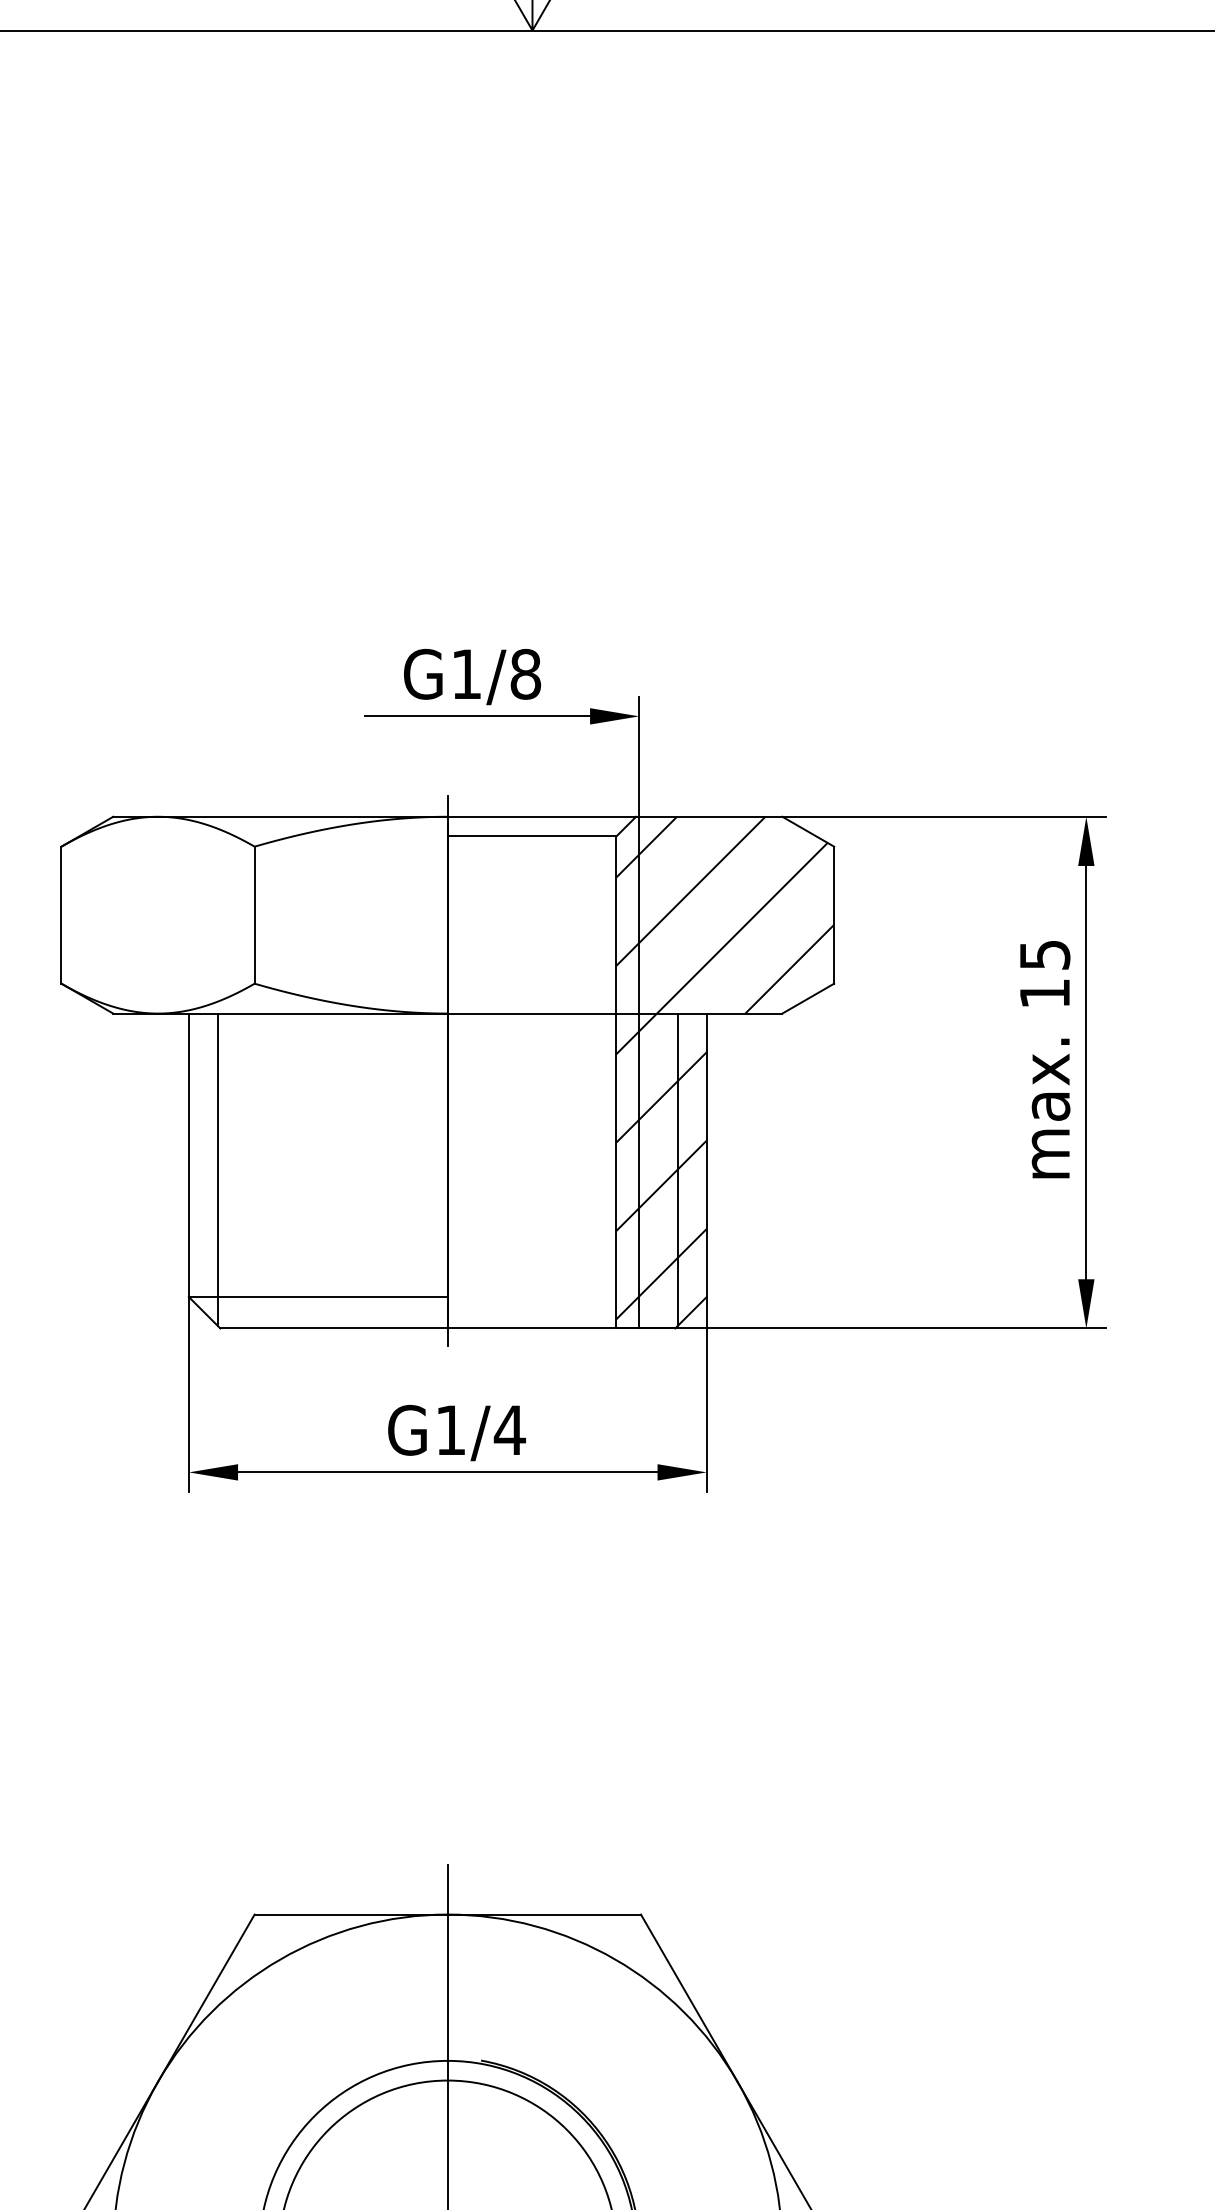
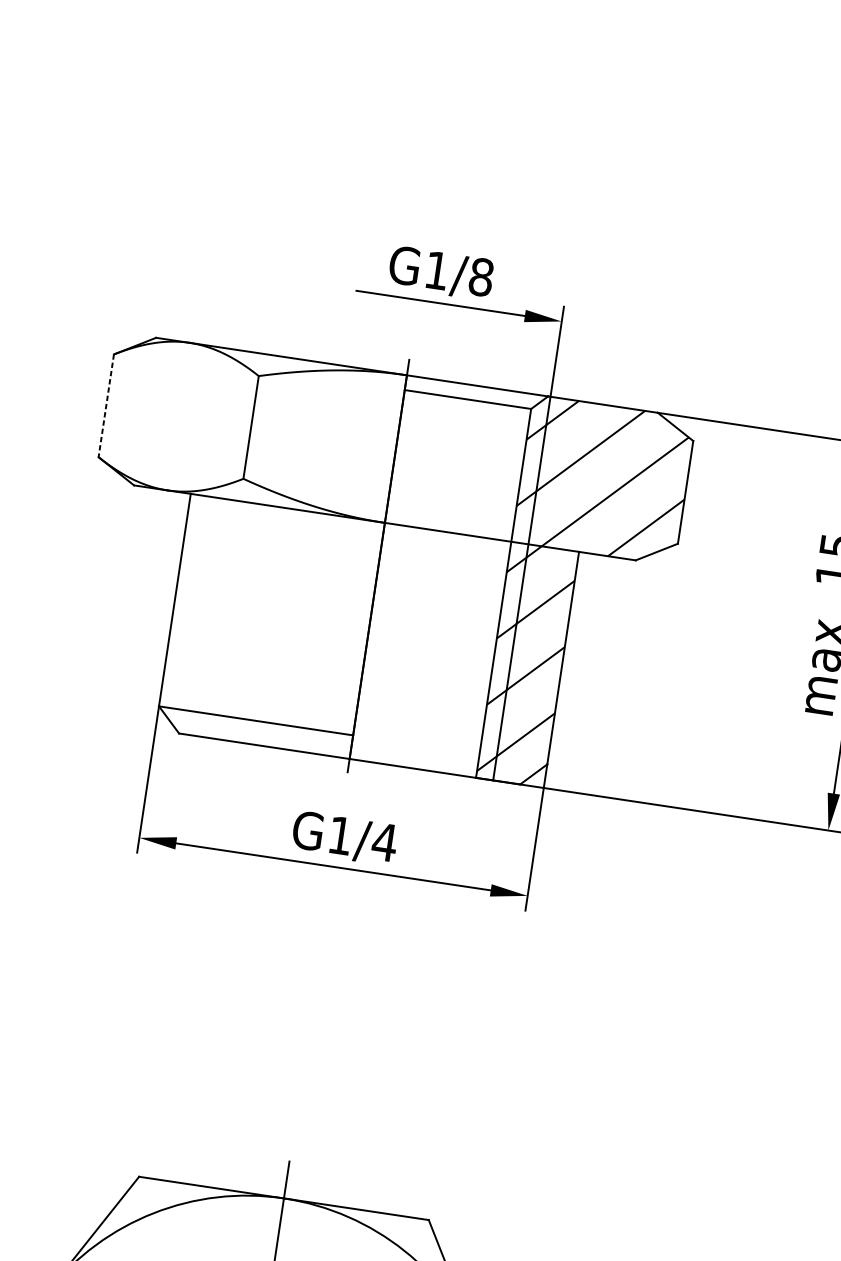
line: (61, 915) -> (106, 406), solid -> dashed
line: (217, 1169) -> (194, 613), removed
line: (677, 1169) -> (539, 665), removed

